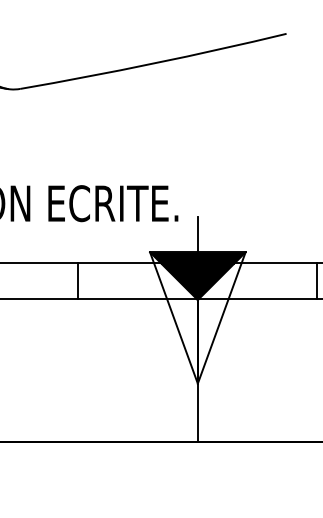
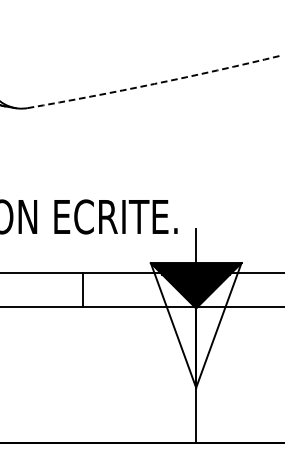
arc: (153, 63) -> (154, 83), solid -> dashed

